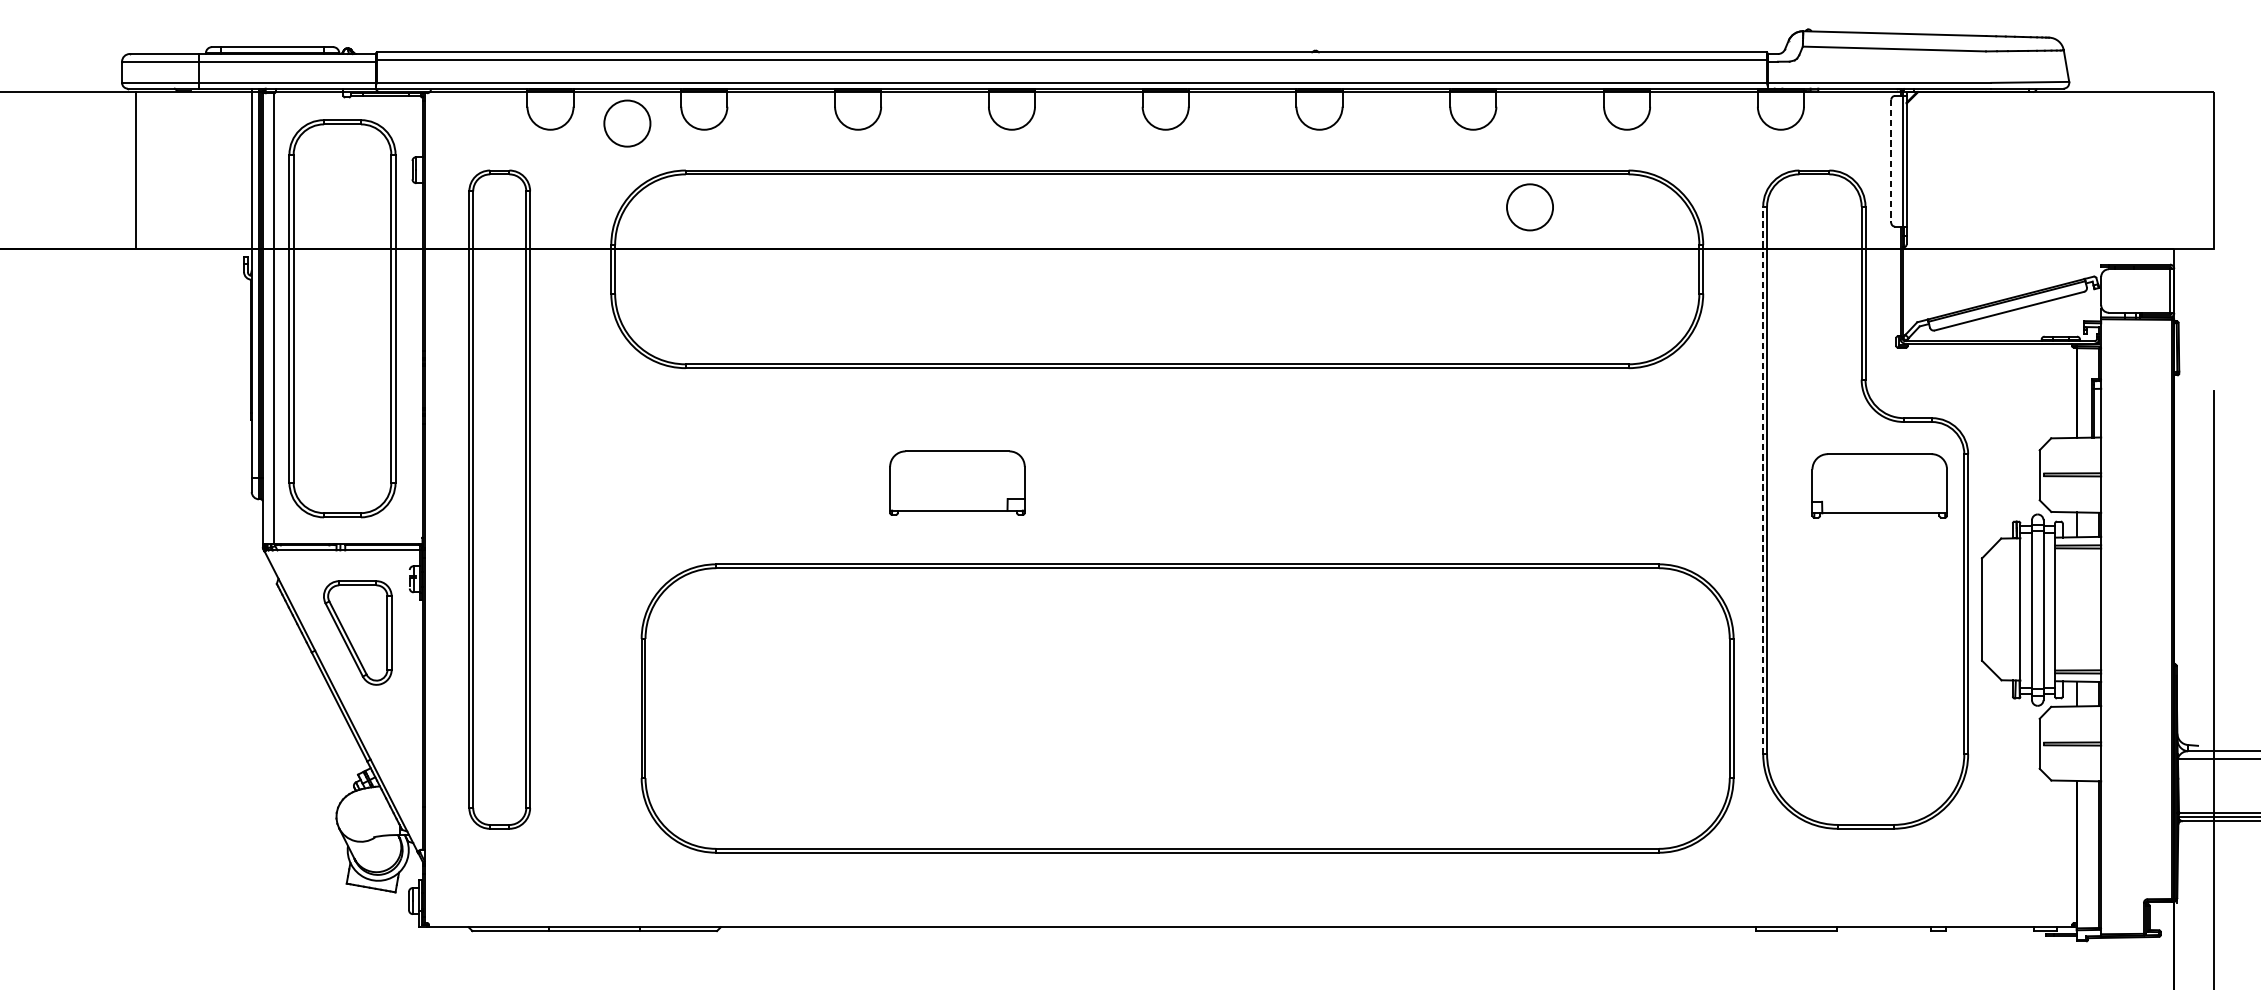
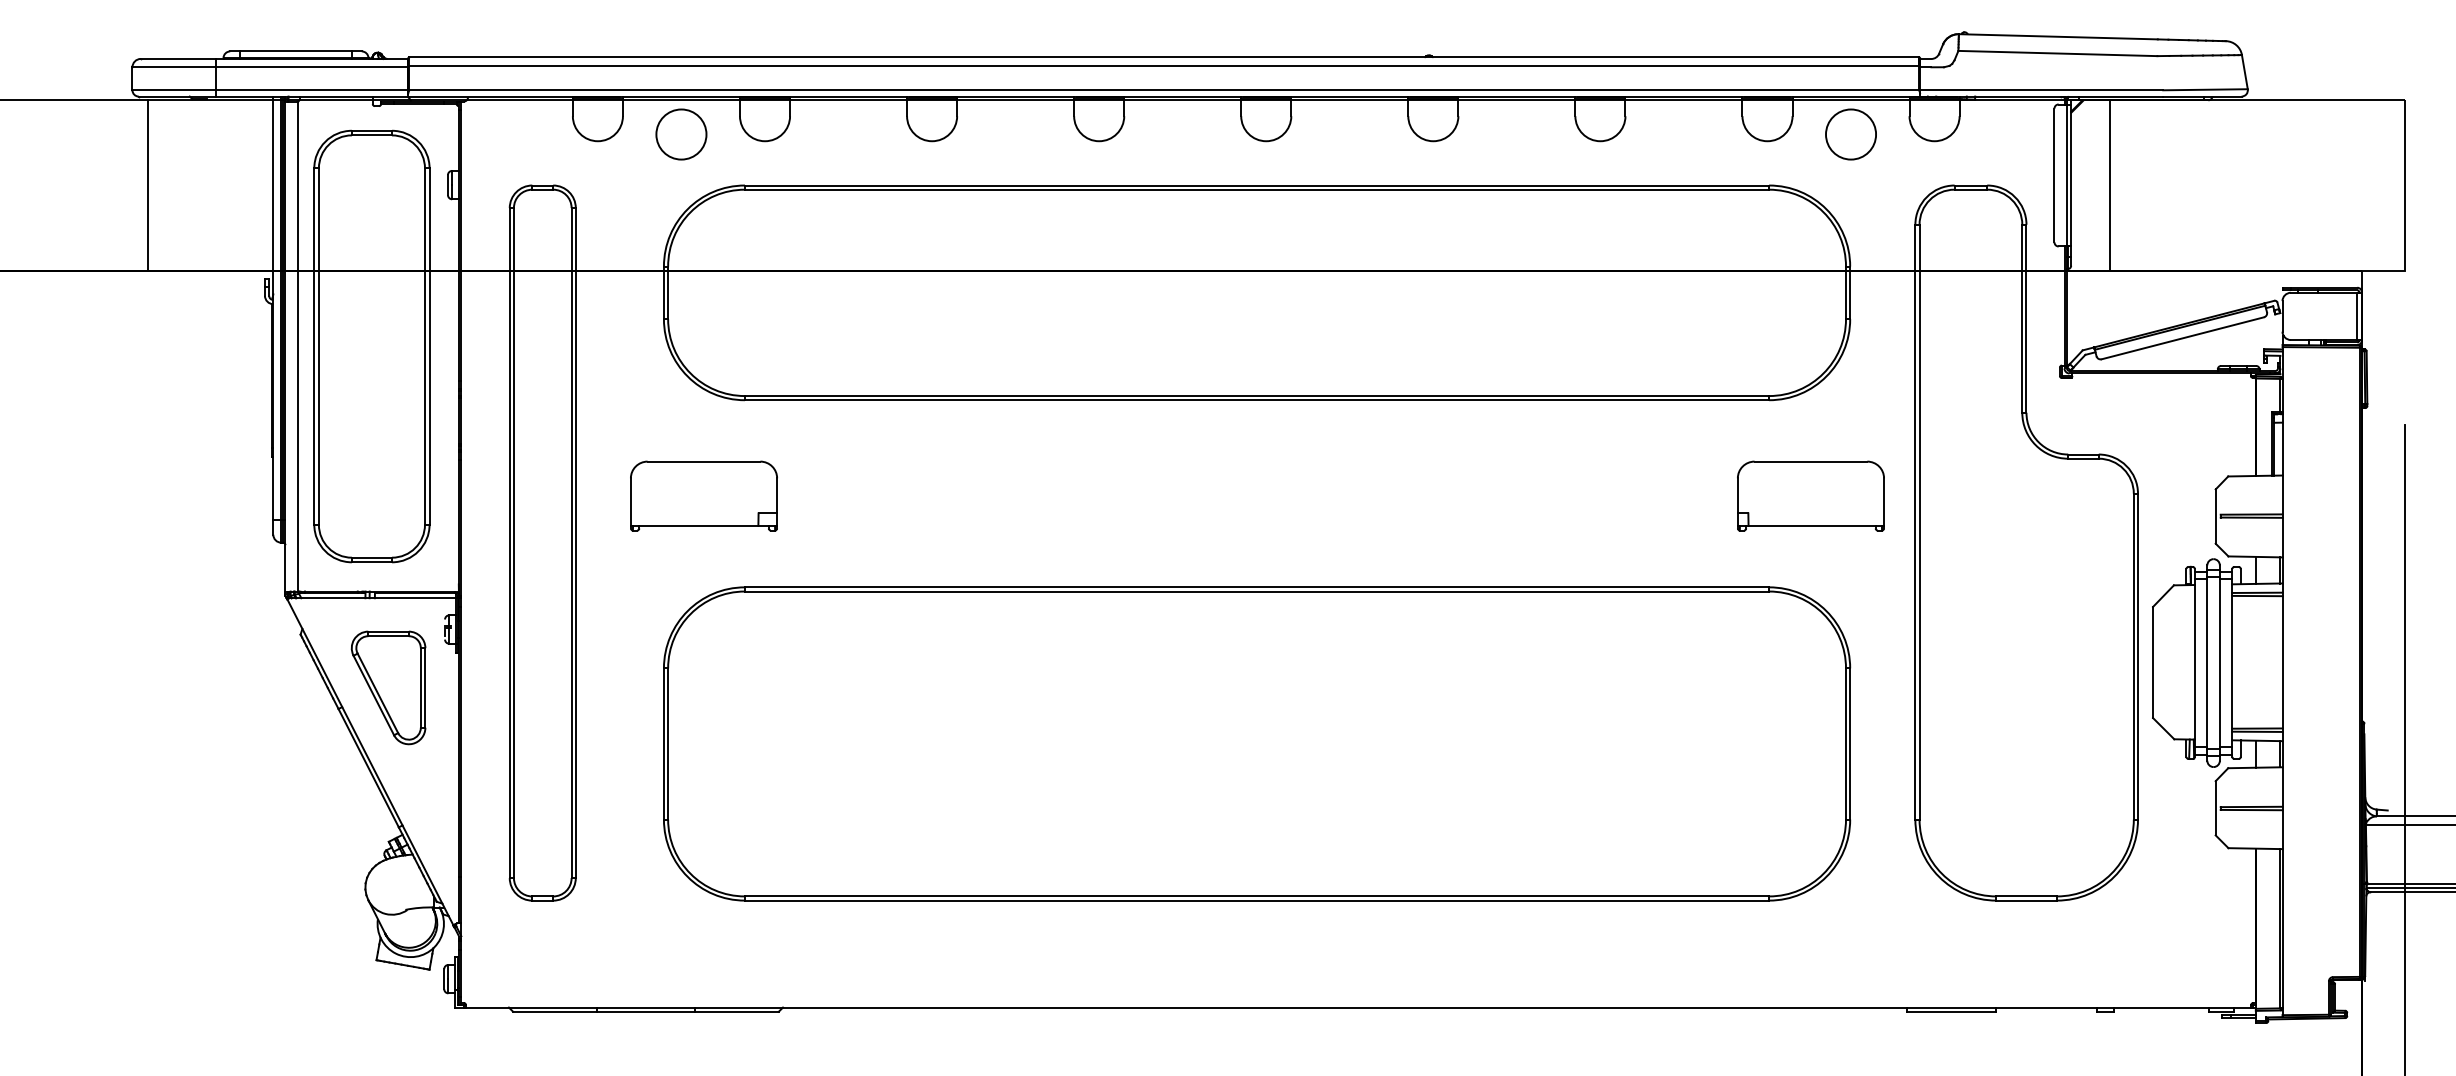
line: (1891, 161) -> (2054, 175), dashed -> solid
line: (1942, 170) -> (2110, 185), added
circle: (1529, 207) -> (1850, 134), moved
line: (1763, 479) -> (1915, 521), dashed -> solid
part: (956, 482) -> (703, 495), moved
part: (1879, 485) -> (1810, 495), moved
part: (1188, 708) -> (1257, 743), moved

